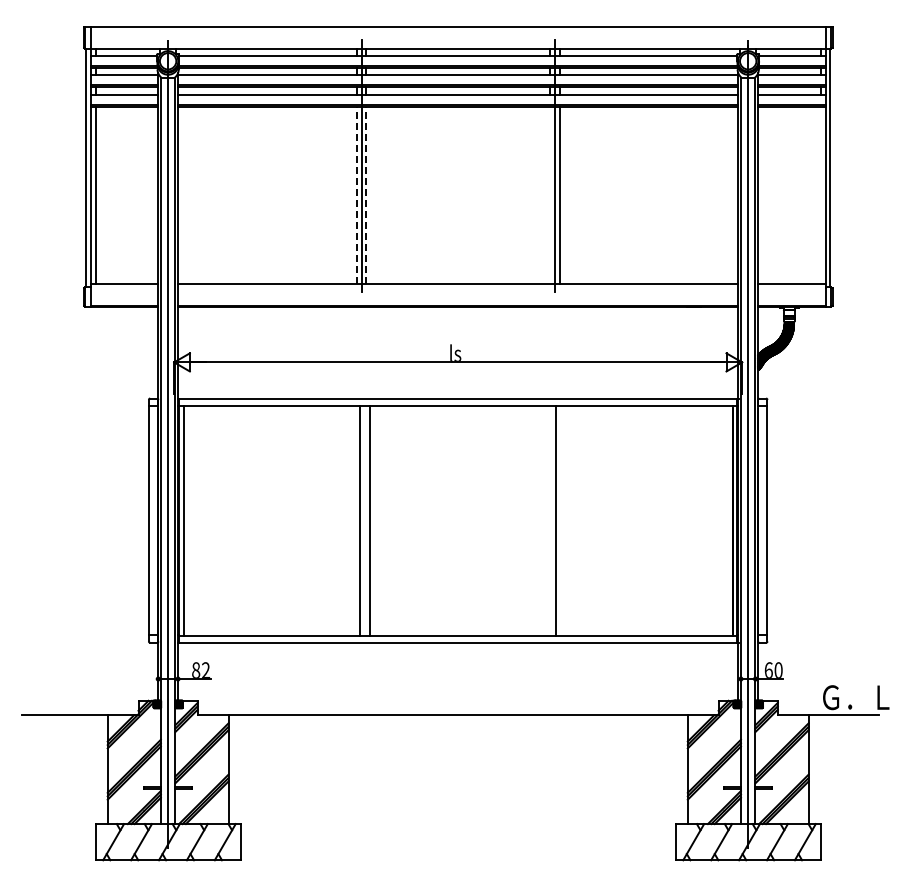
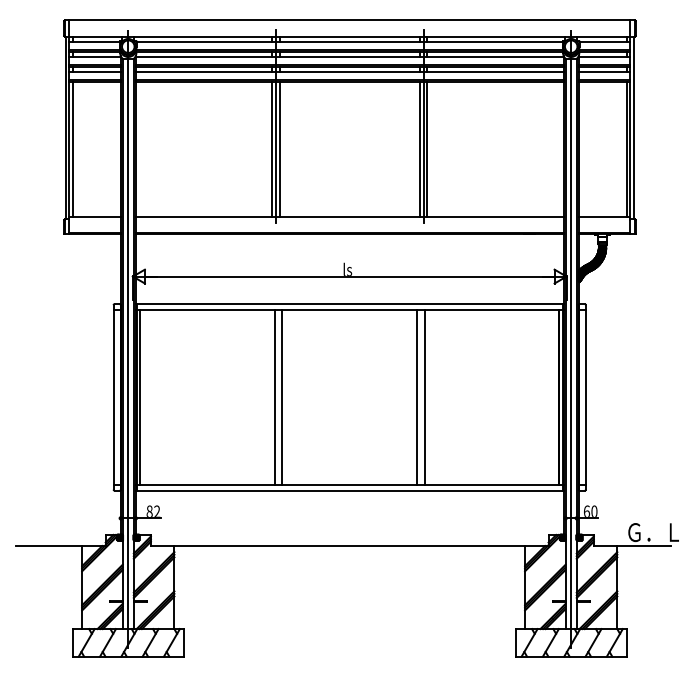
line: (356, 195) -> (272, 149), dashed -> solid
line: (366, 195) -> (279, 149), dashed -> solid
line: (550, 195) -> (420, 149), added
line: (820, 195) -> (626, 149), added
line: (546, 520) -> (417, 397), added

